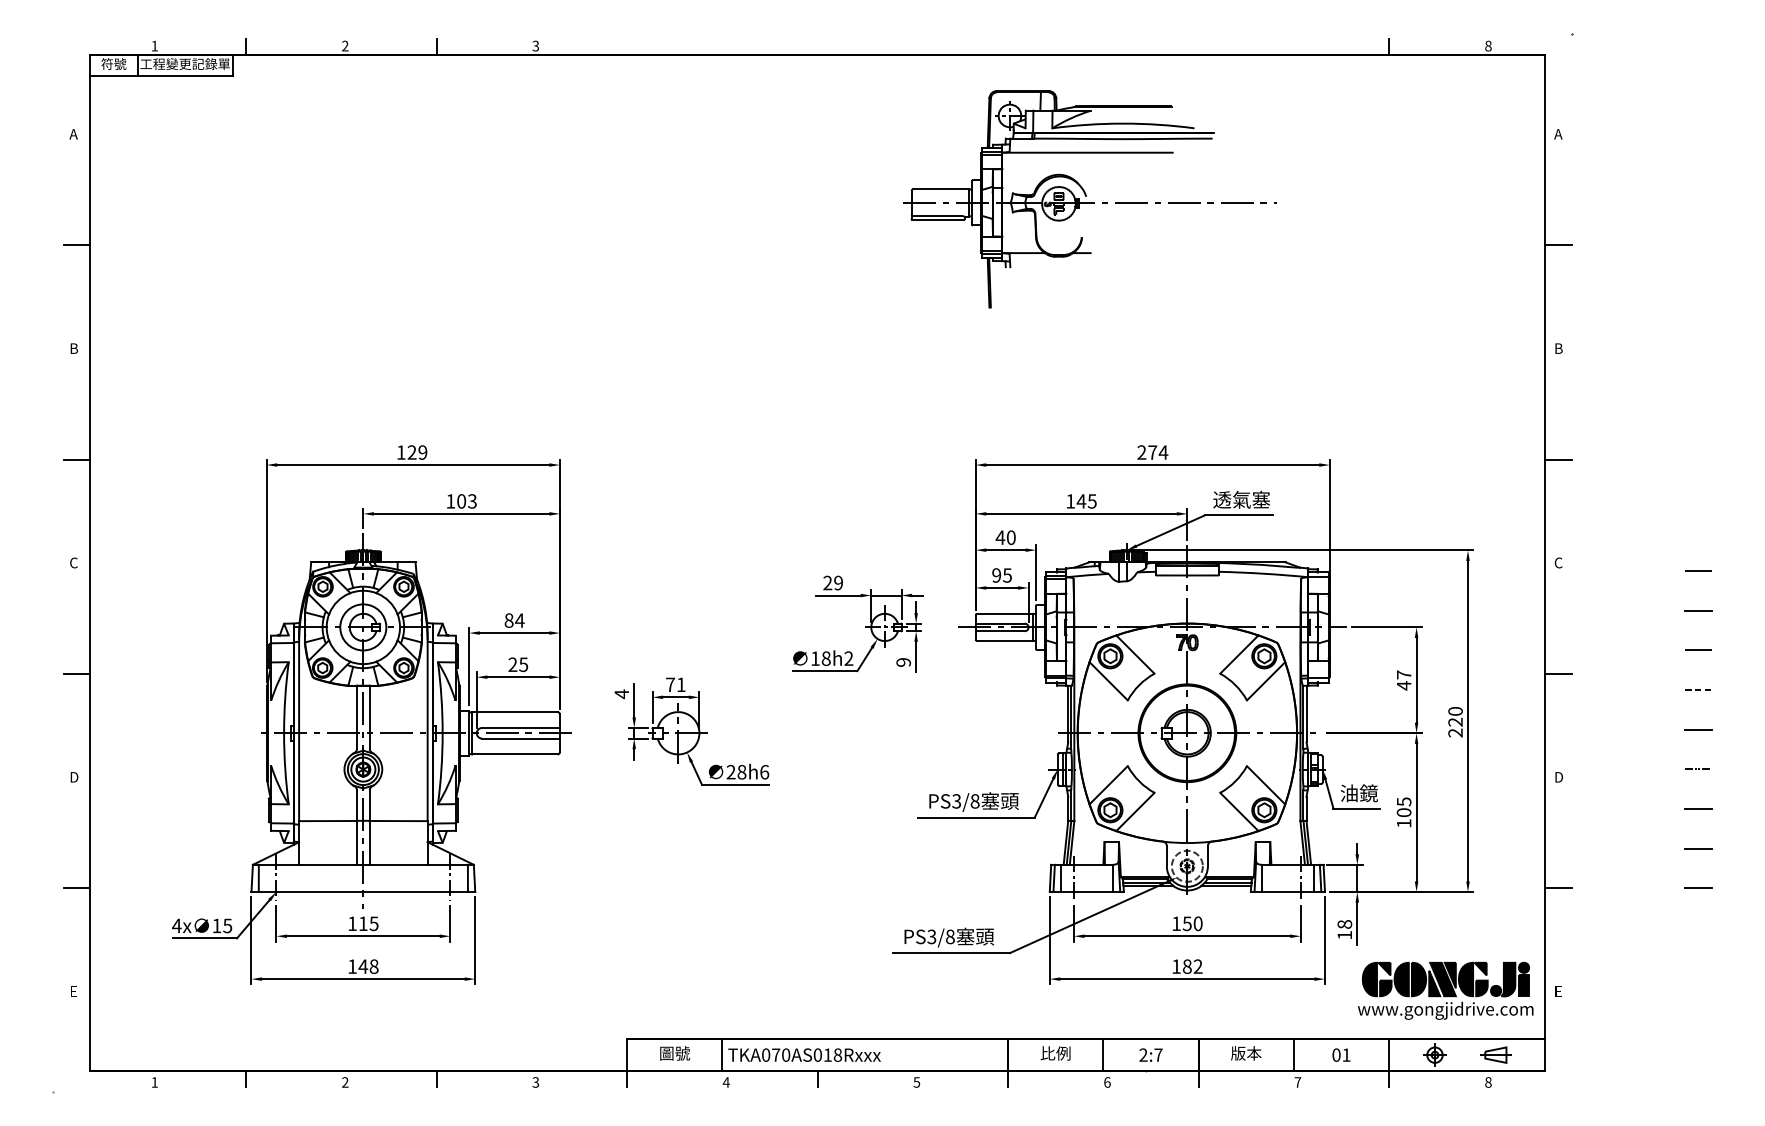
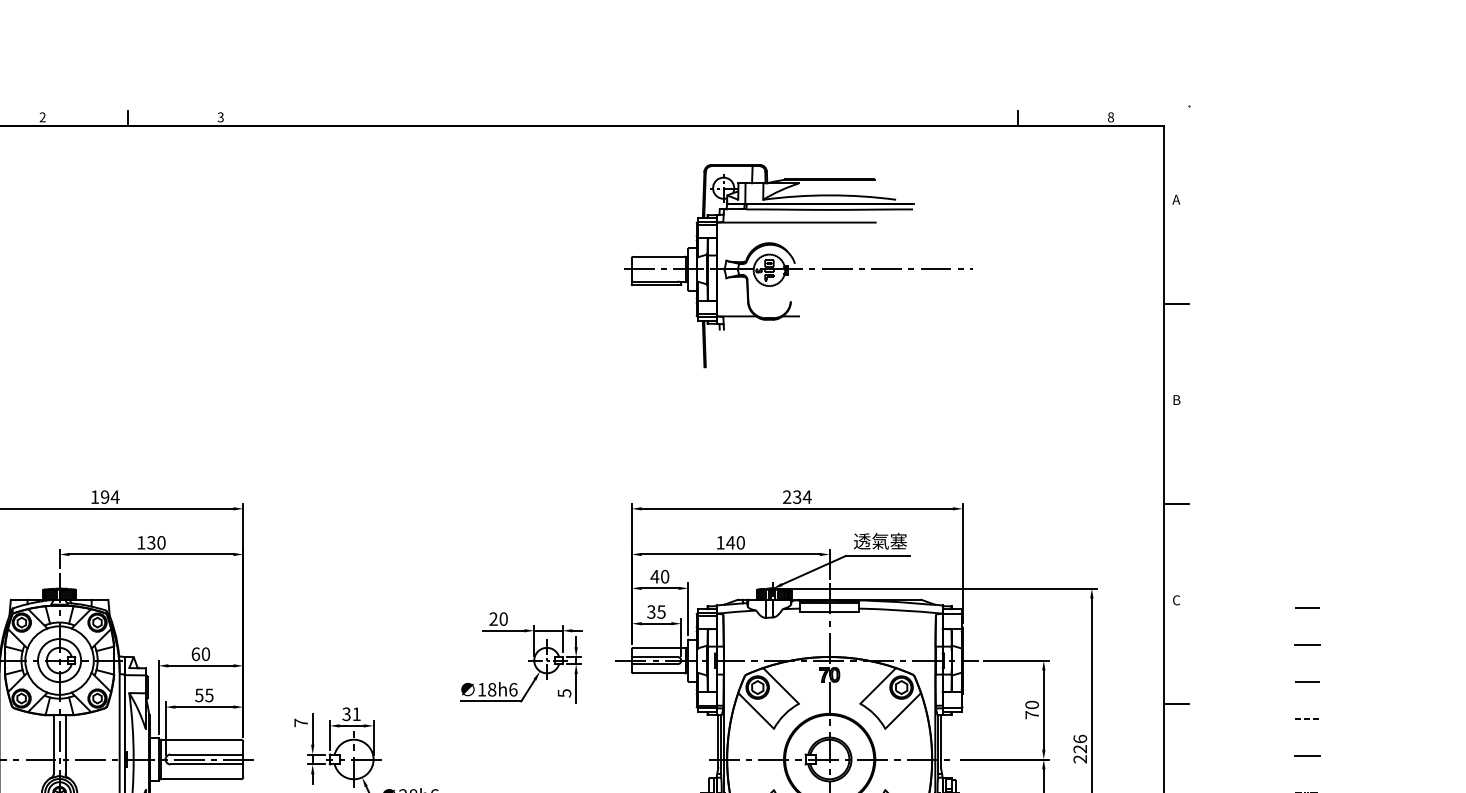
part: (1089, 199) -> (797, 266), moved
text: (417, 452) -> (110, 497), 129 -> 194
text: (1152, 452) -> (797, 497), 274 -> 234
text: (466, 501) -> (155, 542), 103 -> 130
text: (1091, 501) -> (740, 542), 145 -> 140
text: (996, 575) -> (651, 612), 95 -> 35
text: (838, 582) -> (503, 618), 29 -> 20
text: (514, 620) -> (200, 654), 84 -> 60
text: (848, 658) -> (512, 689), 18h2 -> 18h6
text: (903, 662) -> (564, 693), 9 -> 5
text: (512, 664) -> (198, 695), 25 -> 55
text: (1403, 680) -> (1031, 710), 47 -> 70
text: (670, 684) -> (346, 713), 71 -> 31
text: (621, 694) -> (300, 723), 4 -> 7
text: (1455, 710) -> (1080, 738), 220 -> 226

